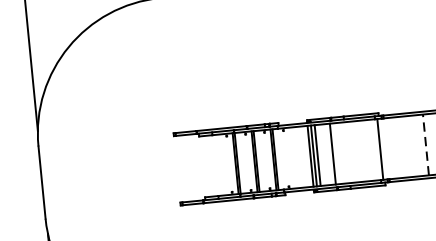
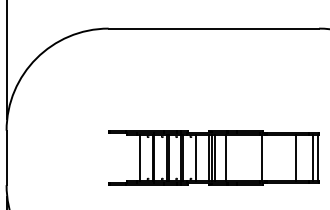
line: (425, 144) -> (296, 157), dashed -> solid
line: (292, 157) -> (195, 157), added
line: (219, 164) -> (140, 157), added

